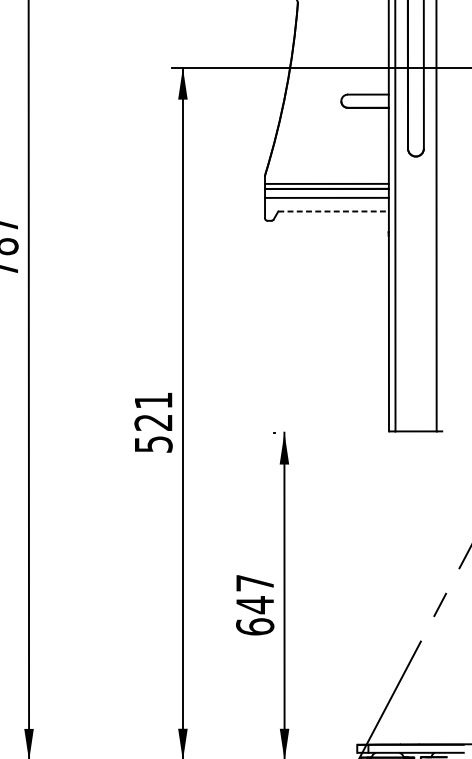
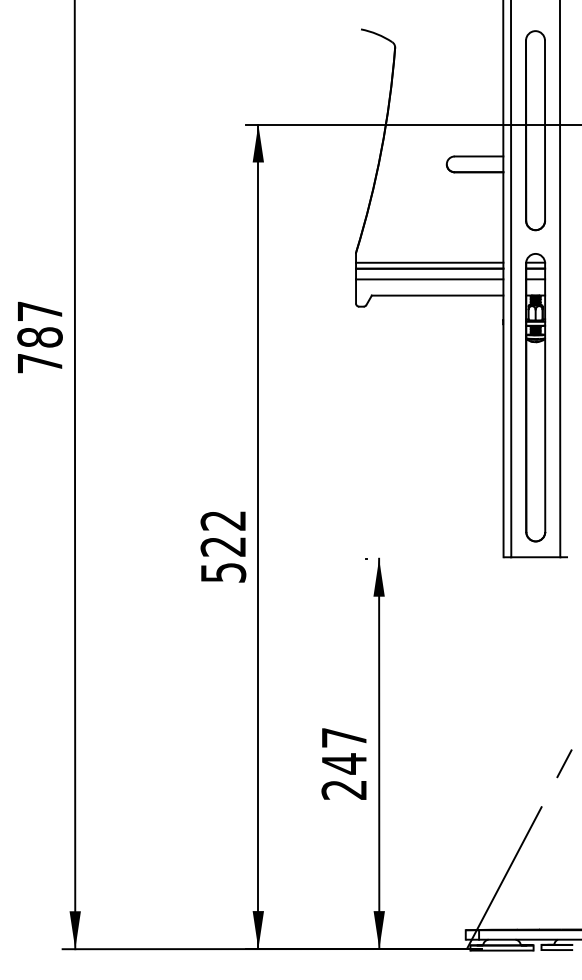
line: (333, 211) -> (437, 295), dashed -> solid
part: (415, 297) -> (535, 397), added
text: (152, 400) -> (222, 520), 521 -> 522
text: (255, 626) -> (344, 789), 647 -> 247

